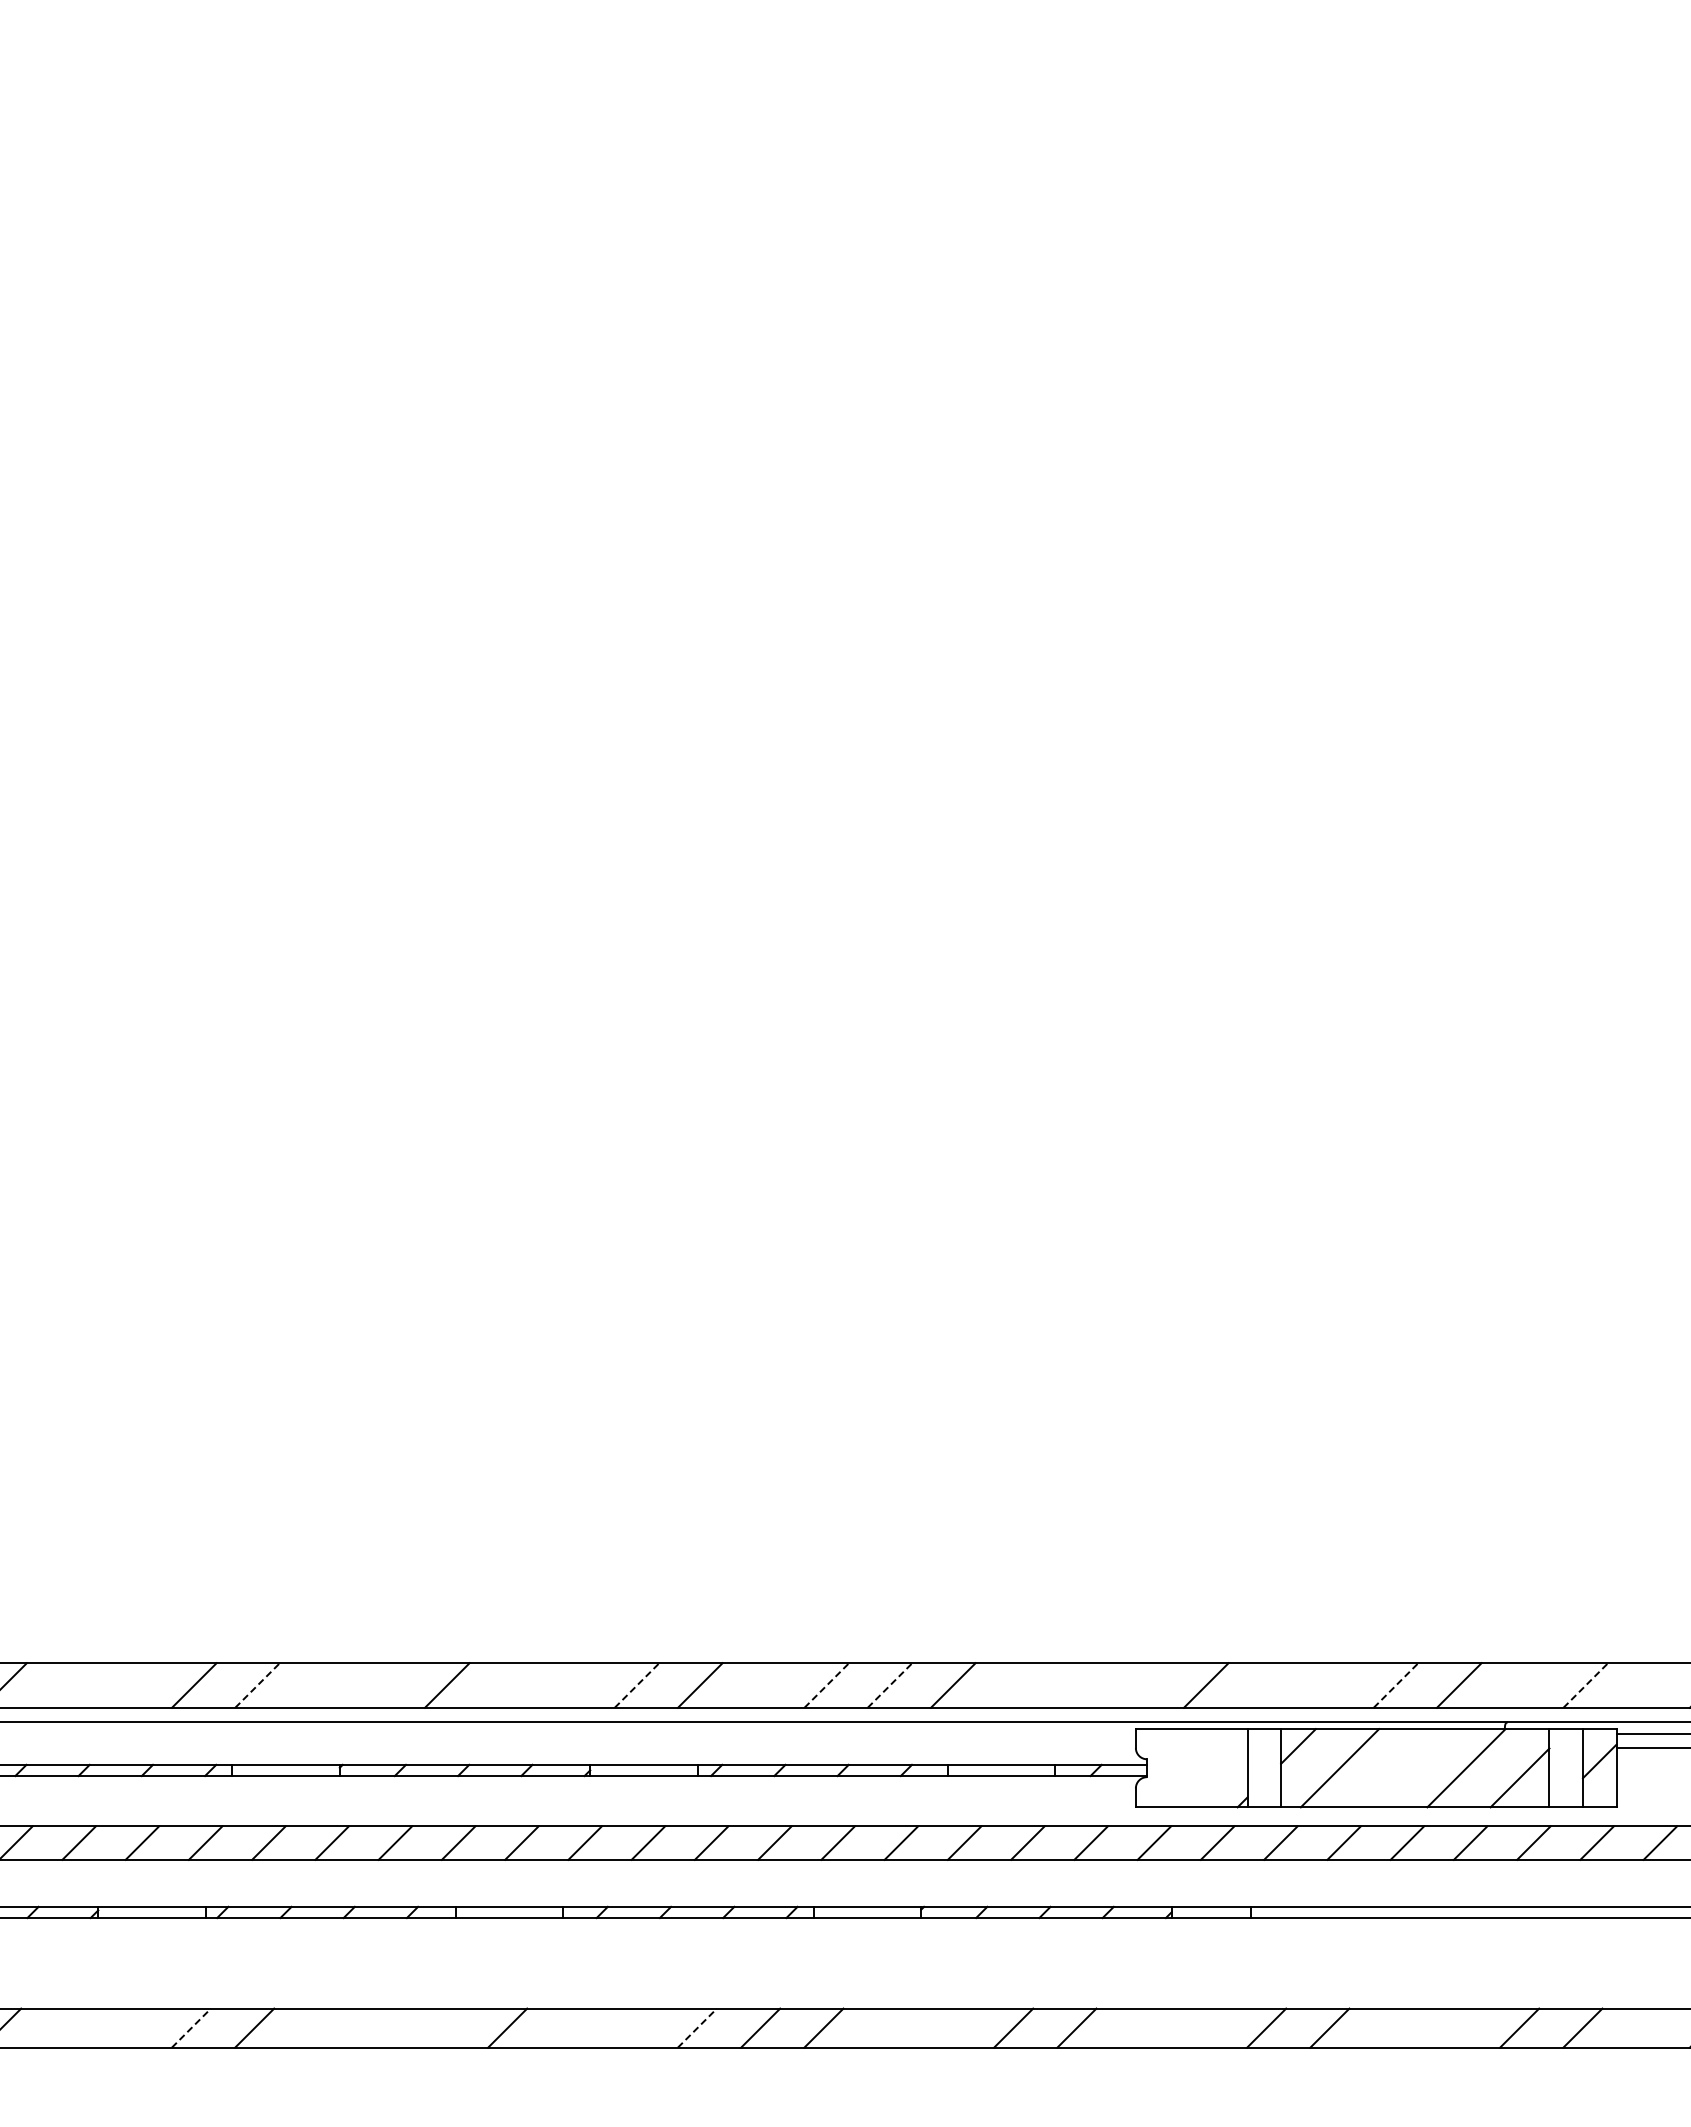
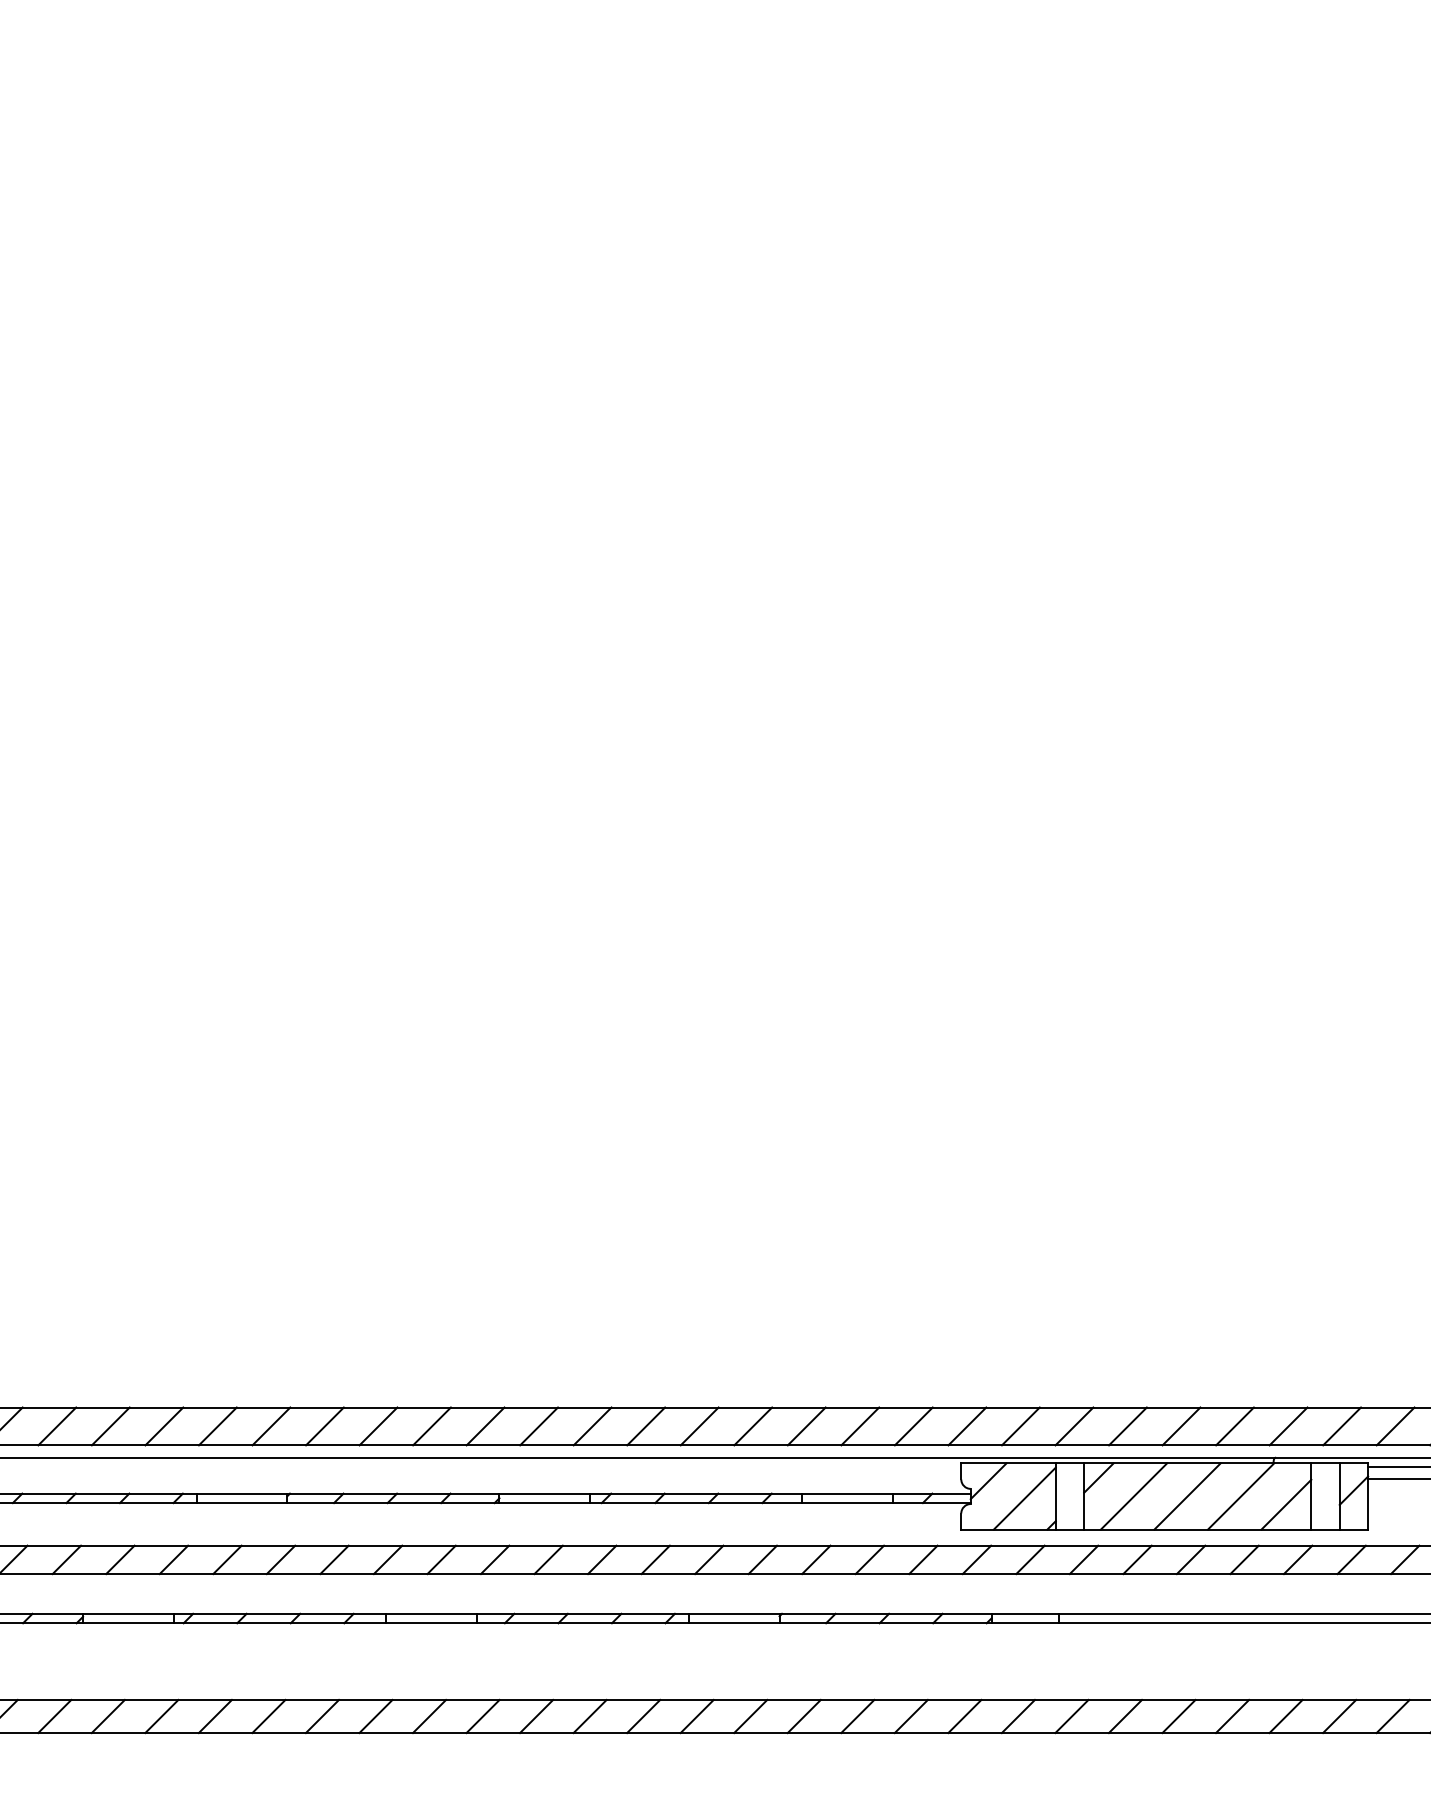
line: (67, 1685) -> (57, 1426), added
line: (130, 1685) -> (110, 1426), added
line: (257, 1685) -> (217, 1426), dashed -> solid
line: (320, 1685) -> (271, 1426), added
line: (383, 1685) -> (324, 1426), added
line: (510, 1685) -> (431, 1426), added
line: (573, 1685) -> (485, 1426), added
line: (637, 1685) -> (539, 1426), dashed -> solid
line: (763, 1685) -> (646, 1426), added
line: (826, 1685) -> (699, 1426), dashed -> solid
line: (890, 1685) -> (753, 1426), dashed -> solid
line: (1016, 1685) -> (860, 1426), added
line: (1079, 1685) -> (913, 1426), added
line: (1142, 1685) -> (966, 1426), added
line: (1269, 1685) -> (1074, 1426), added
line: (1332, 1685) -> (1127, 1426), added
line: (1396, 1685) -> (1181, 1426), dashed -> solid
line: (1522, 1685) -> (1288, 1426), added
line: (1585, 1685) -> (1341, 1426), dashed -> solid
line: (1648, 1685) -> (1395, 1426), added
line: (1168, 1750) -> (988, 1481), added
line: (1403, 1768) -> (1187, 1496), added
line: (1210, 1770) -> (1024, 1498), added
line: (64, 2027) -> (54, 1715), added
line: (127, 2027) -> (107, 1715), added
line: (317, 2027) -> (268, 1715), added
line: (380, 2027) -> (321, 1715), added
line: (443, 2027) -> (375, 1715), added
line: (570, 2027) -> (482, 1715), added
line: (633, 2027) -> (536, 1715), added
line: (886, 2027) -> (750, 1715), added
line: (949, 2027) -> (803, 1715), added
line: (1139, 2027) -> (964, 1715), added
line: (1202, 2027) -> (1017, 1715), added
line: (1392, 2027) -> (1178, 1715), added
line: (1455, 2027) -> (1231, 1715), added
line: (1645, 2027) -> (1392, 1715), added
line: (191, 2028) -> (161, 1716), dashed -> solid
line: (697, 2028) -> (590, 1716), dashed -> solid

